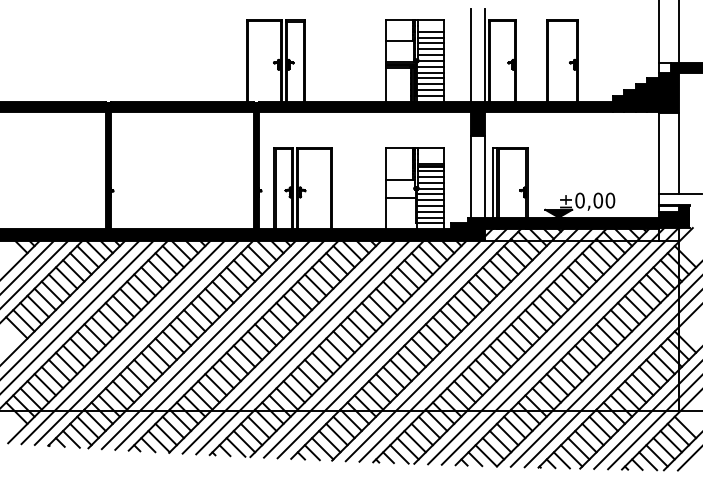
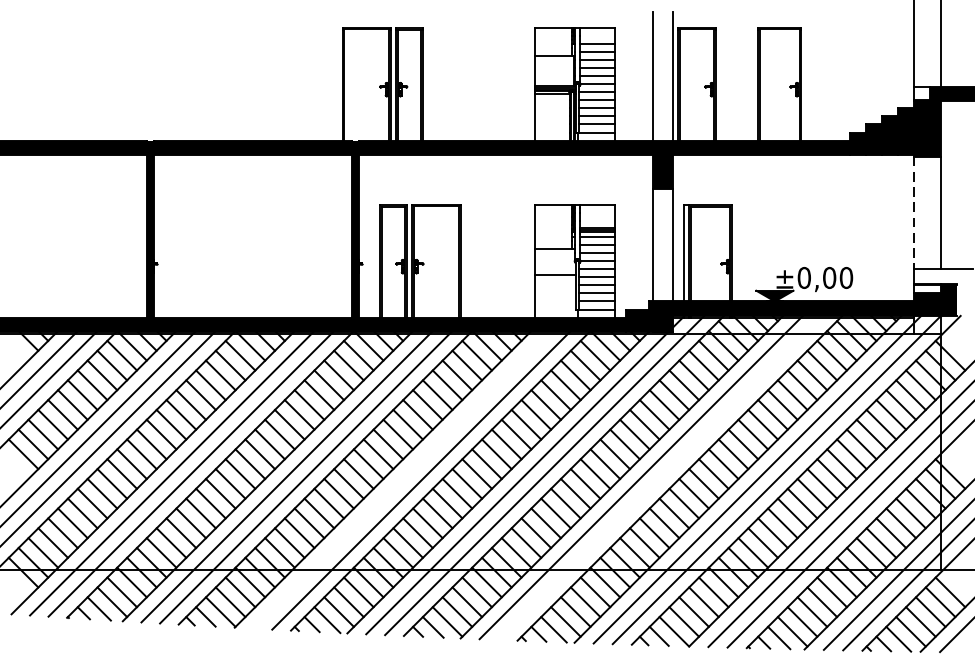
line: (659, 153) -> (914, 212), solid -> dashed
line: (476, 344) -> (660, 477), removed
line: (289, 346) -> (401, 480), removed

